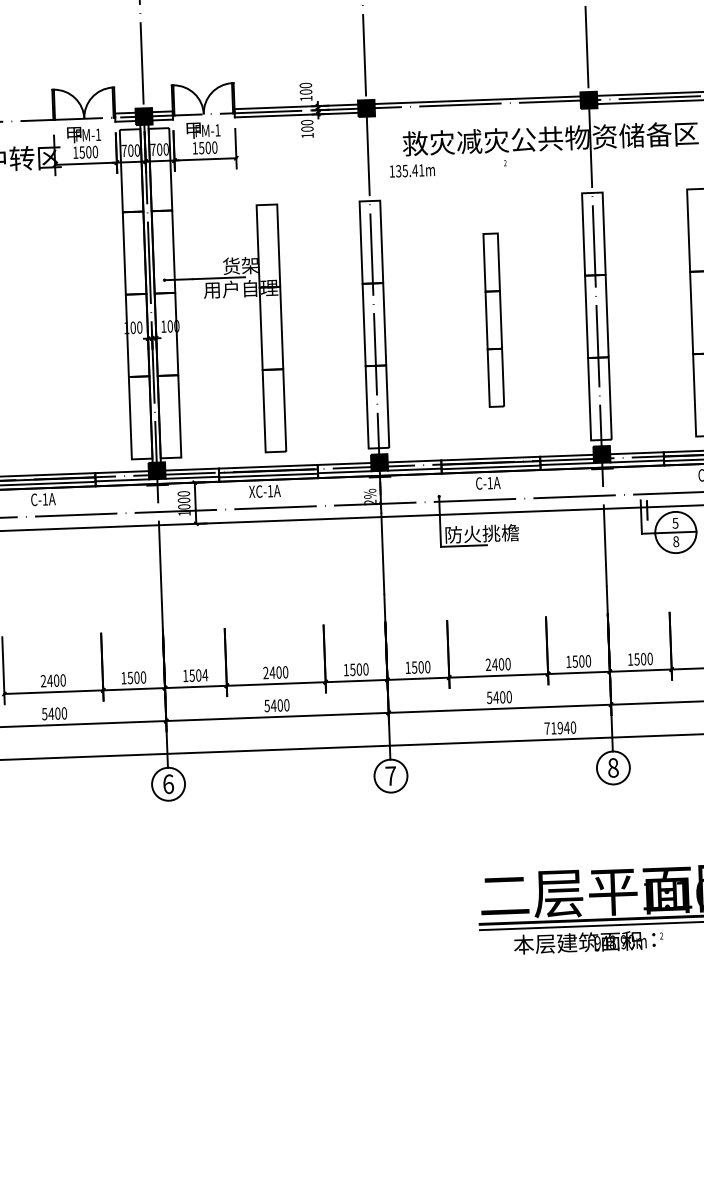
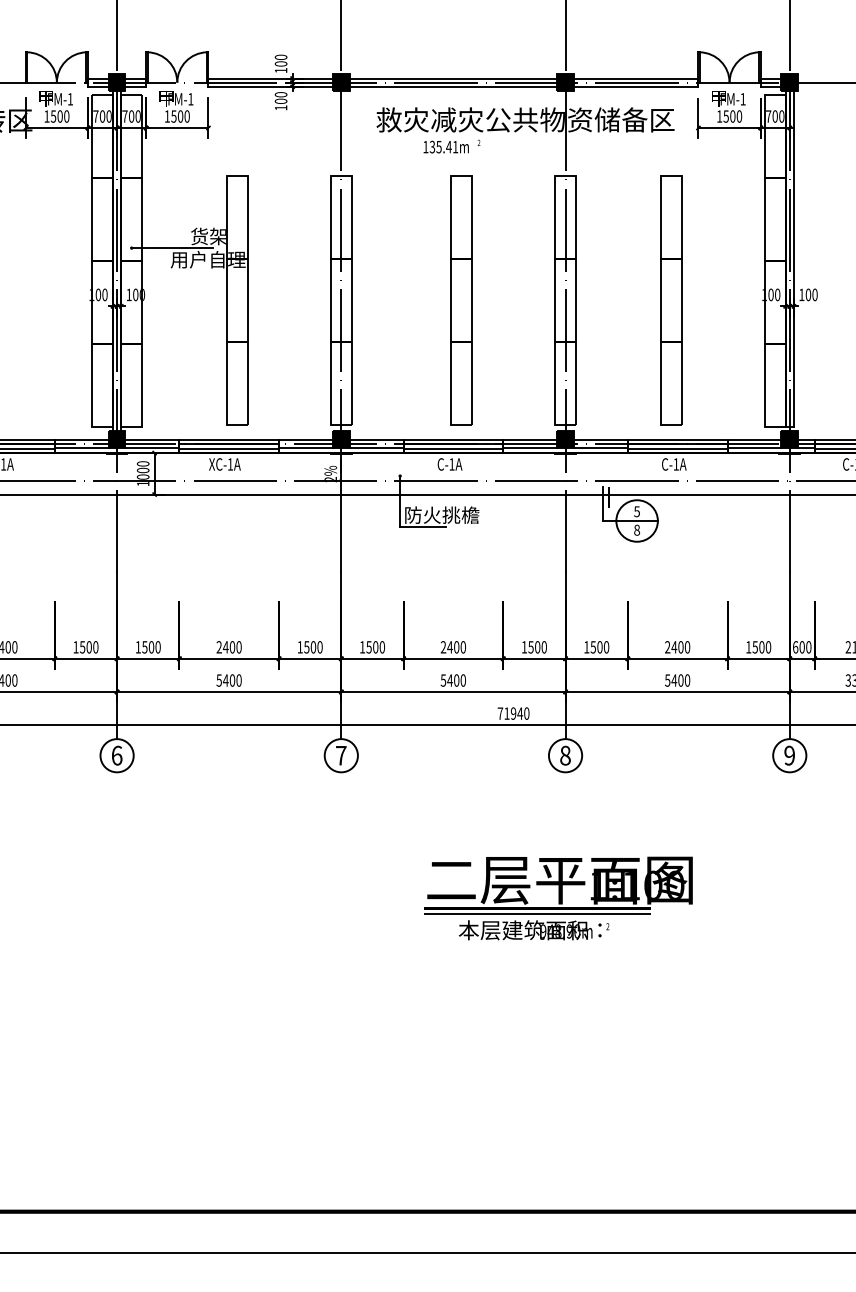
line: (477, 108) -> (453, 86), added
text: (411, 170) -> (445, 146), moved
part: (493, 320) -> (461, 300), size x1.43
text: (204, 675) -> (157, 647), 1504 -> 1500

